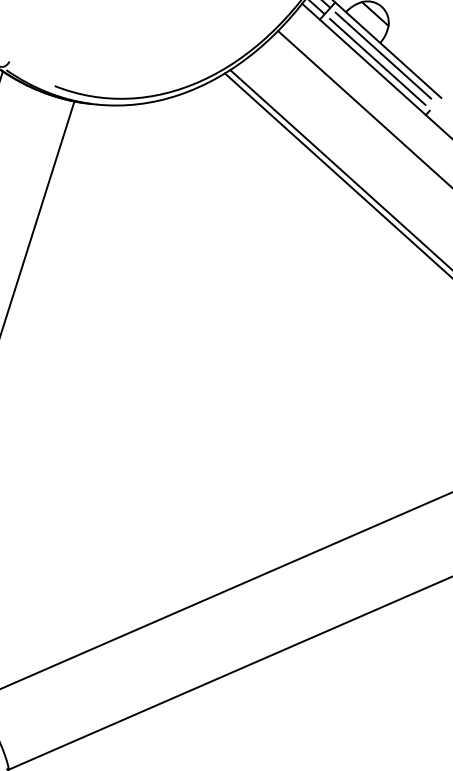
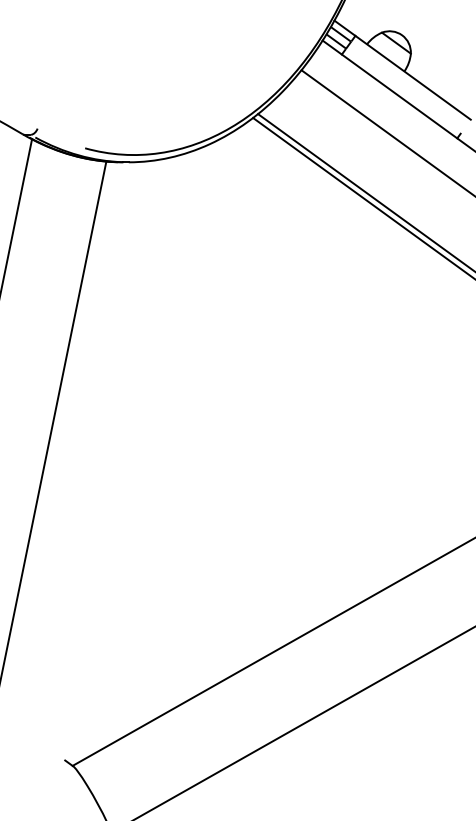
line: (383, 55) -> (408, 83), removed
line: (377, 61) -> (403, 90), removed

